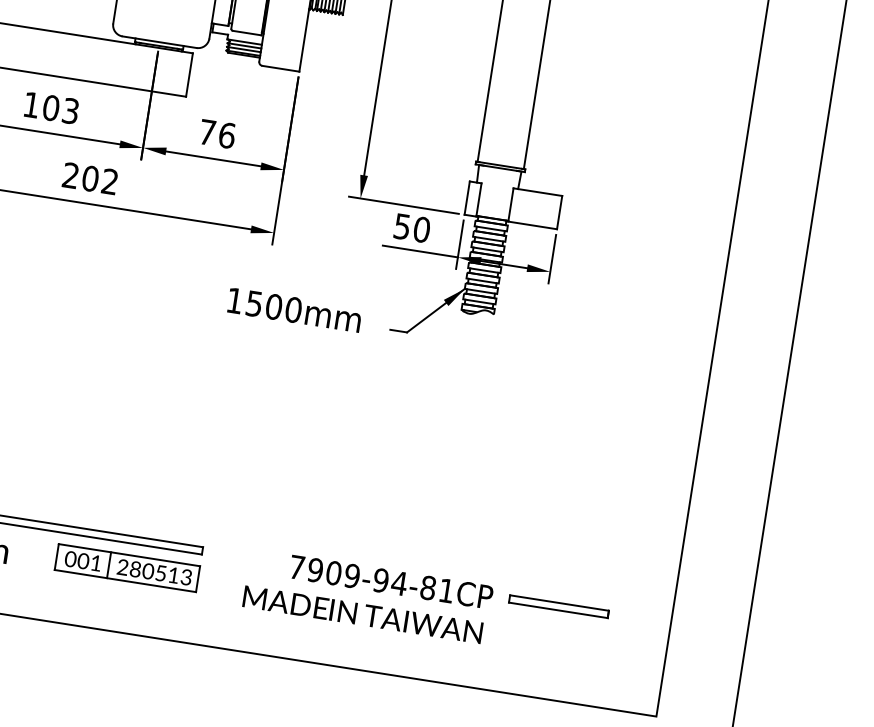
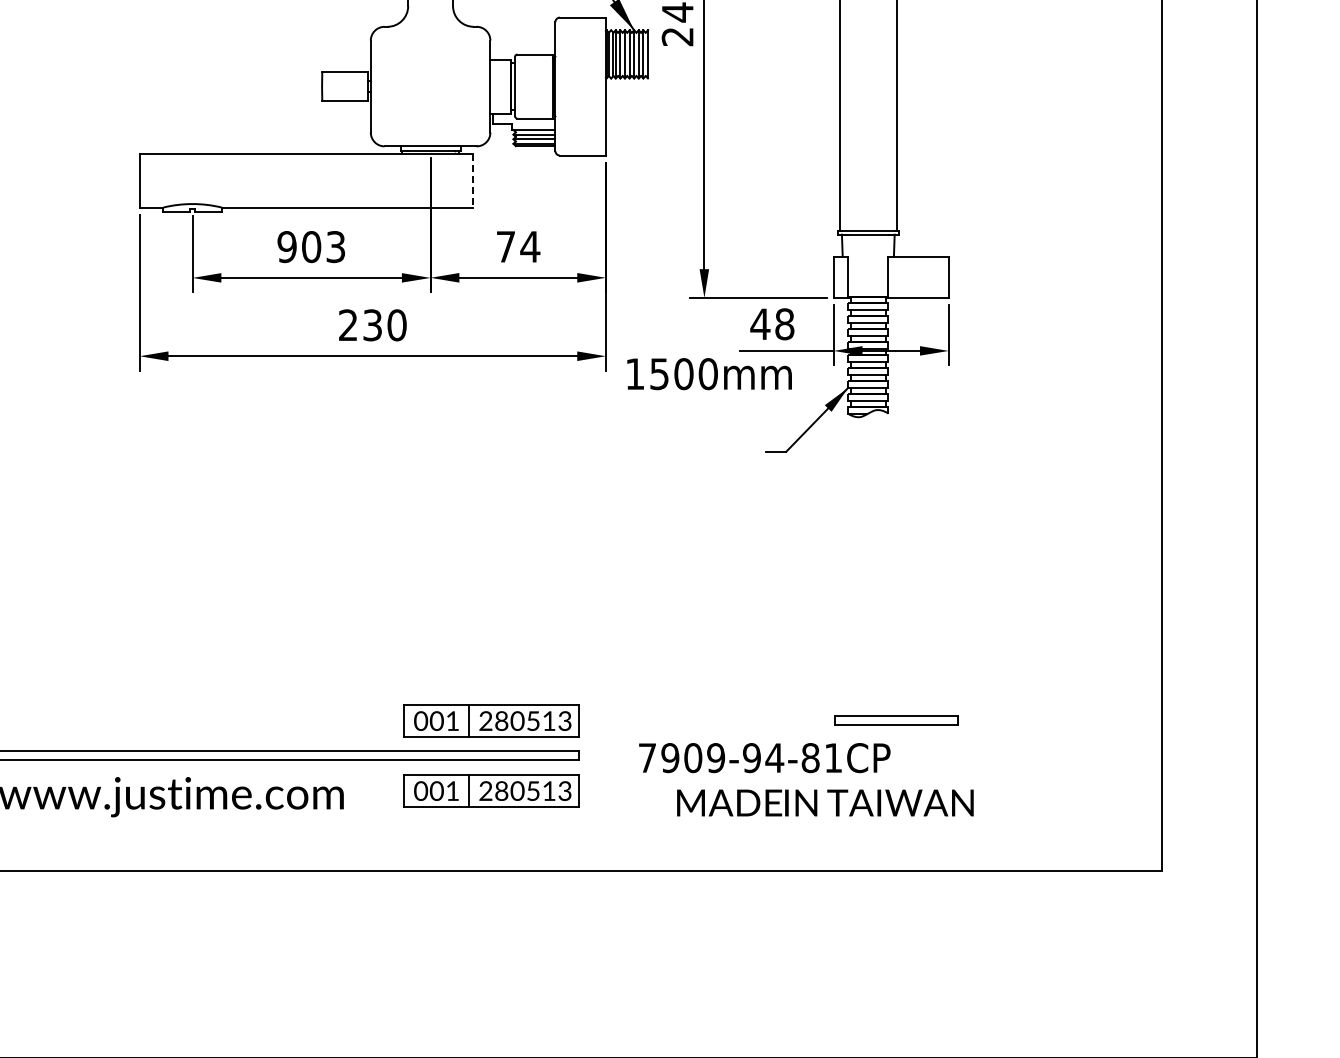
line: (189, 75) -> (473, 181), solid -> dashed
text: (31, 105) -> (286, 247), 103 -> 903
text: (227, 135) -> (530, 246), 76 -> 74
text: (99, 180) -> (384, 325), 202 -> 230
text: (411, 228) -> (772, 324), 50 -> 48
text: (294, 310) -> (709, 374), moved
part: (136, 511) -> (491, 720), added
text: (391, 582) -> (764, 758), moved
part: (558, 606) -> (896, 720), moved
text: (363, 614) -> (825, 802), moved

